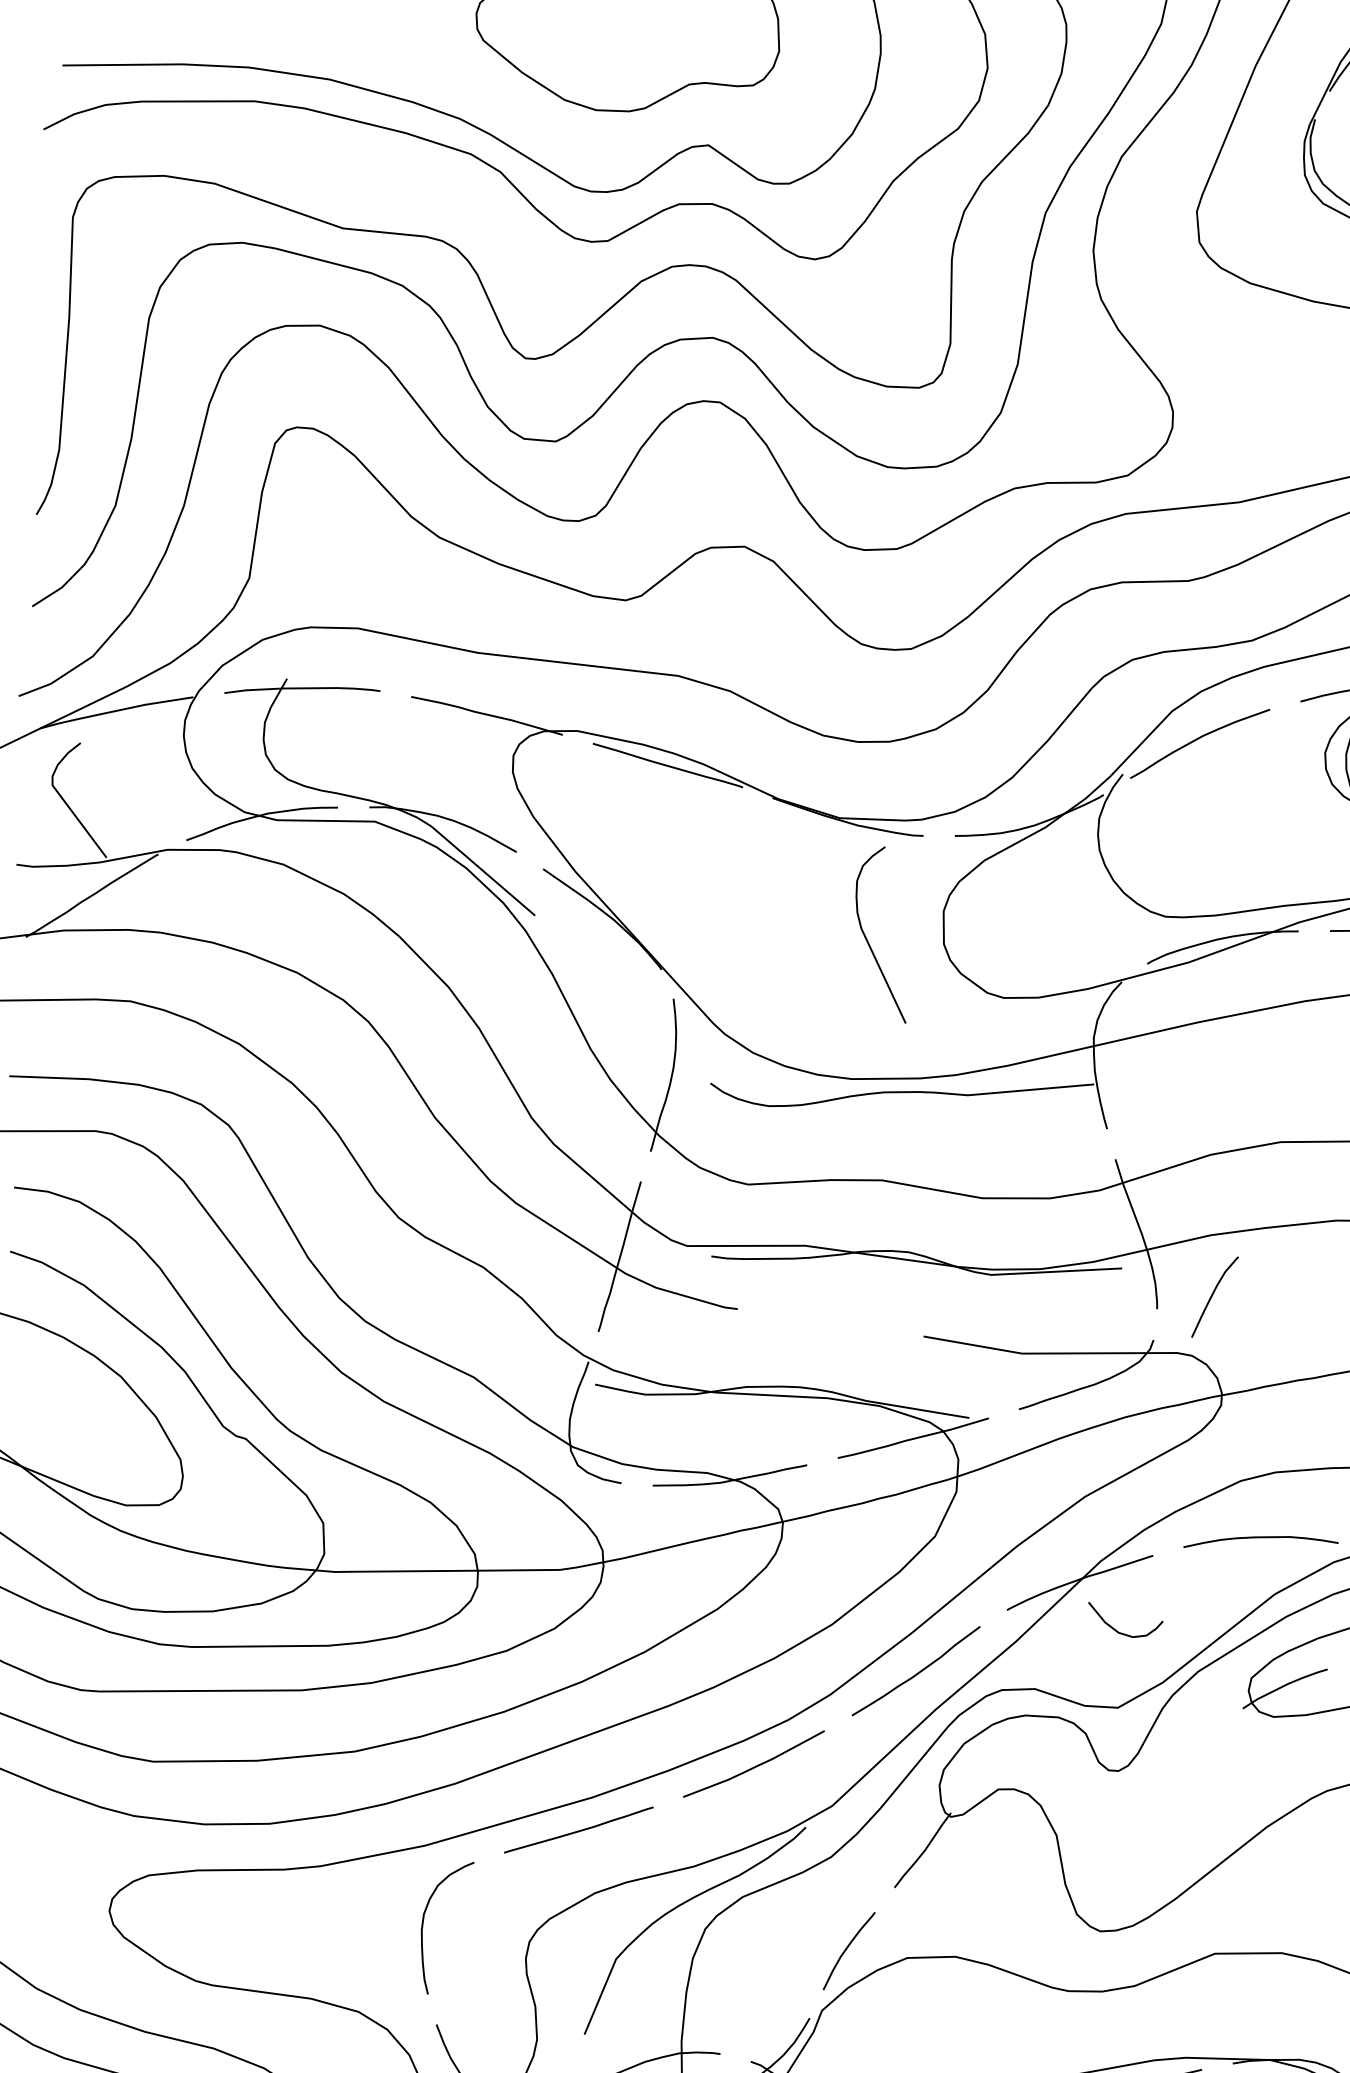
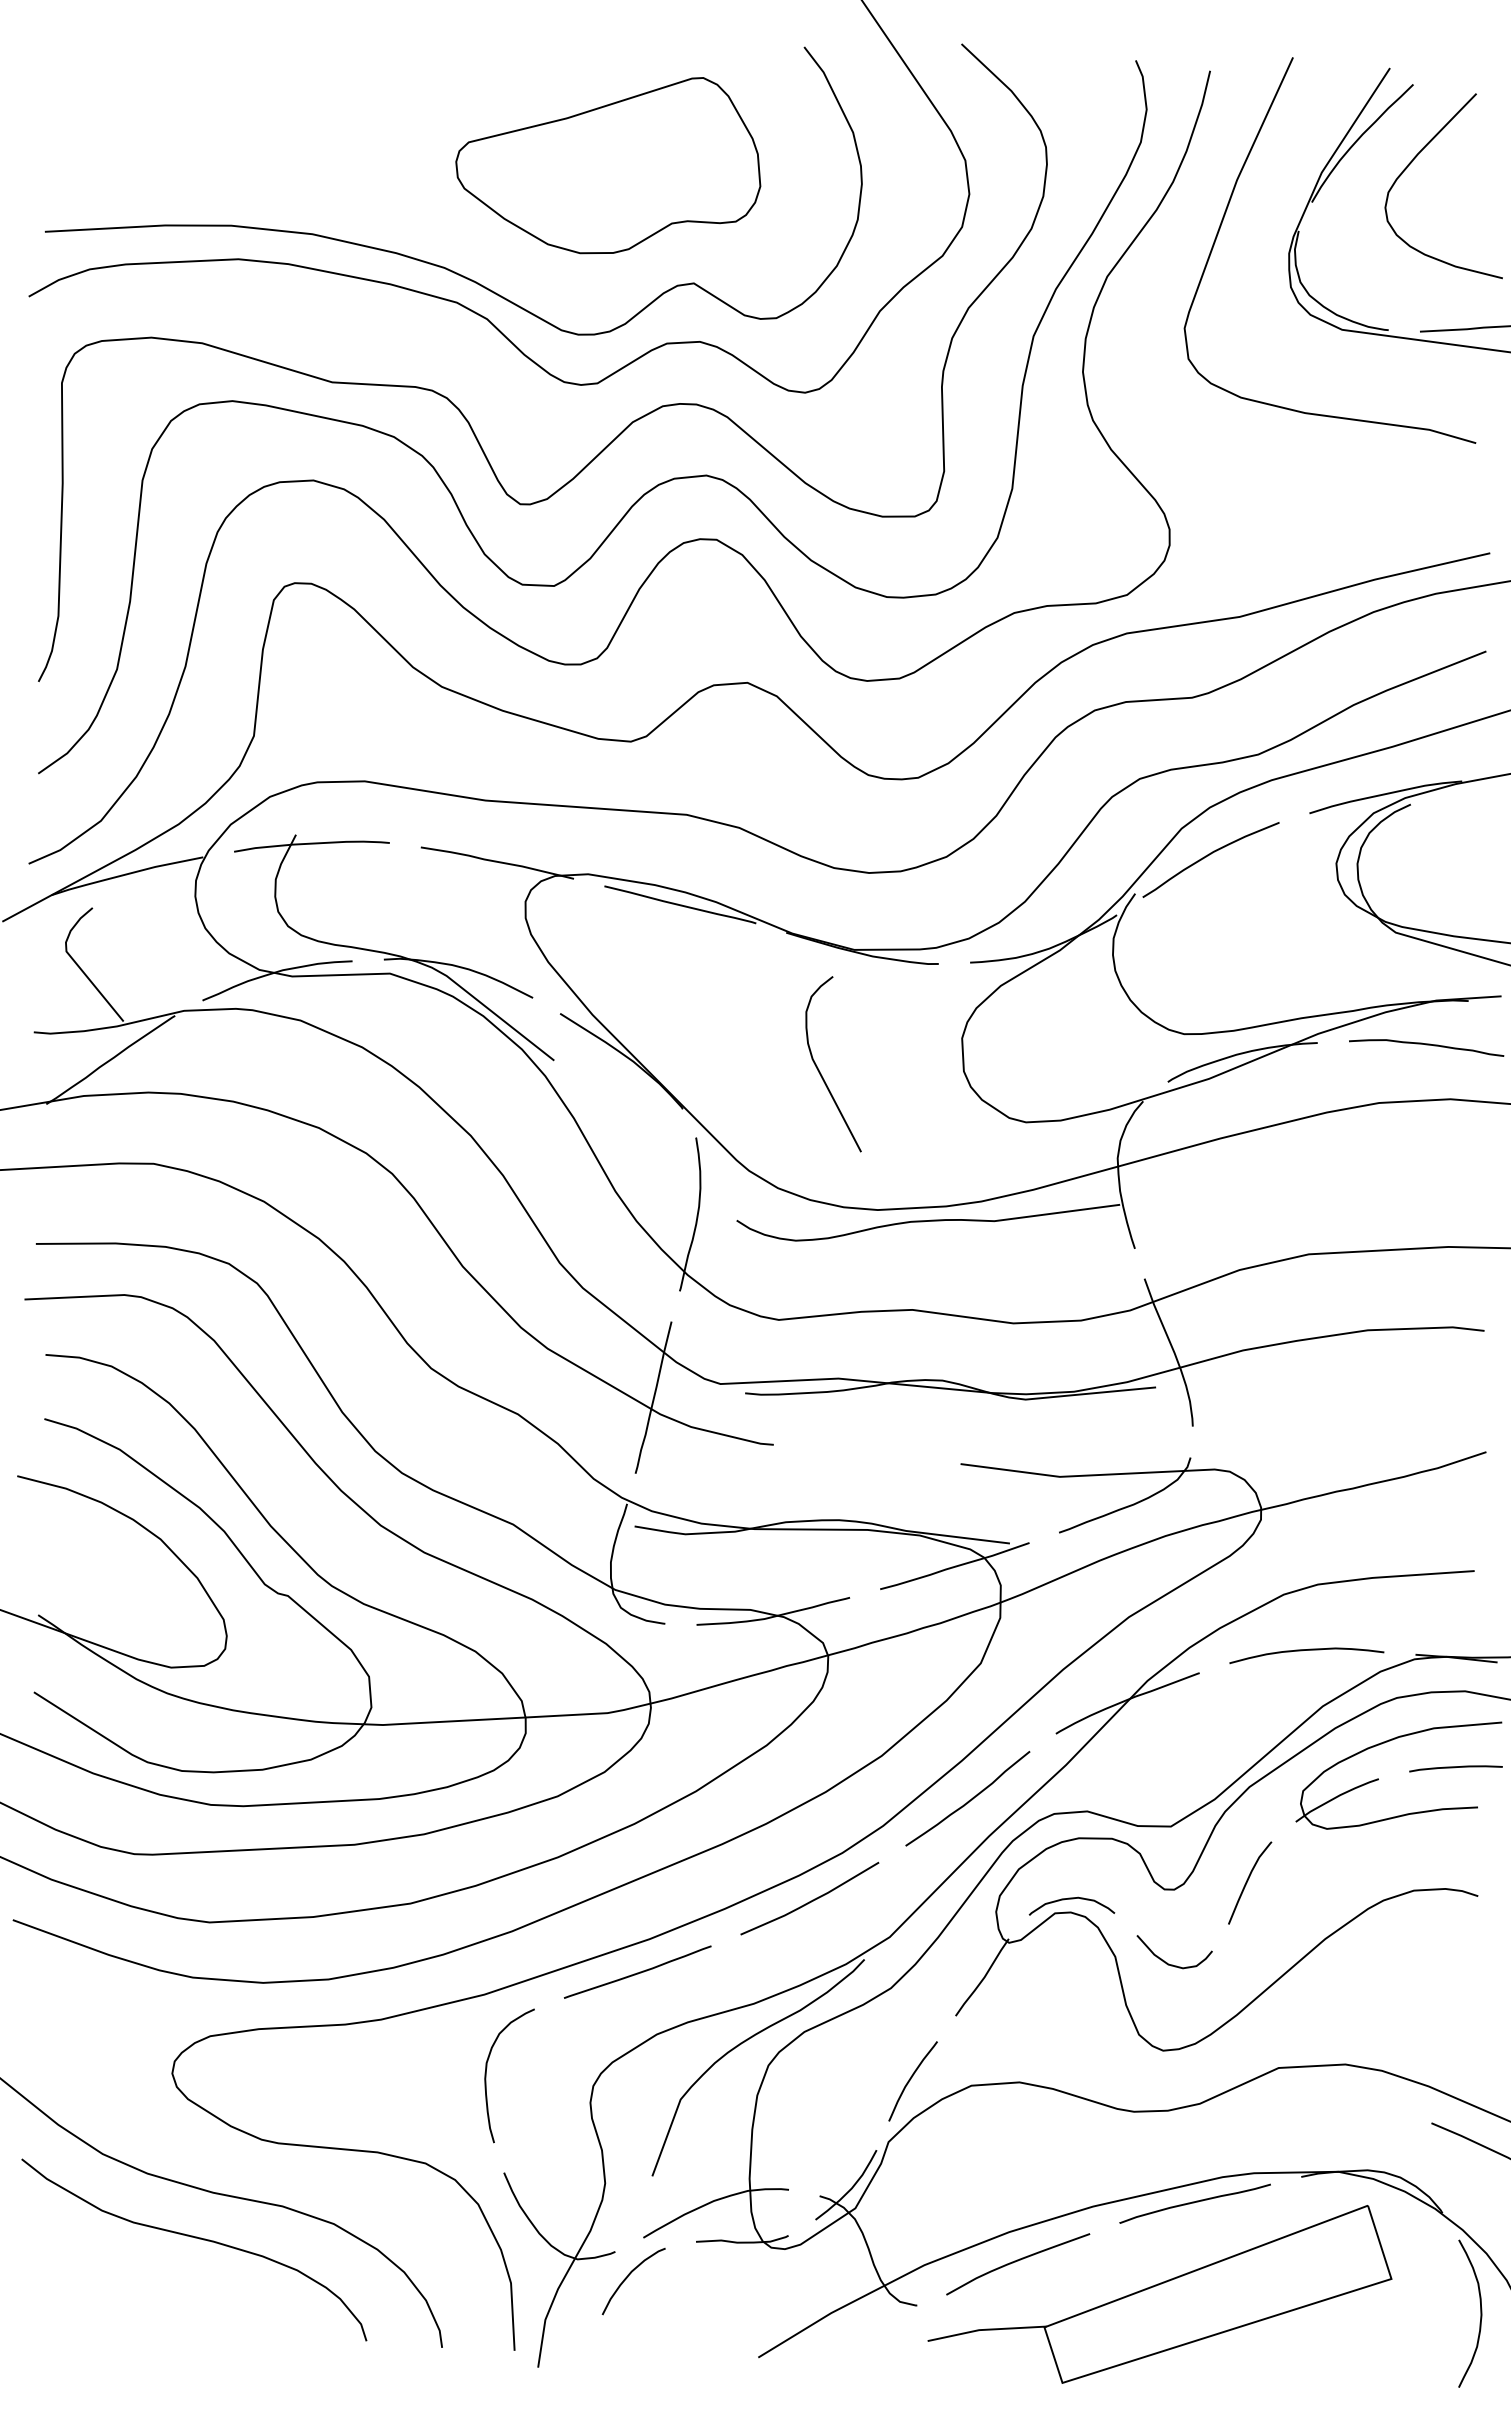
curve: (868, 941) -> (820, 1071), moved
curve: (1213, 1294) -> (1248, 1880), moved
curve: (1119, 1631) -> (1169, 1963), moved
curve: (1015, 1776) -> (1071, 1899), added

